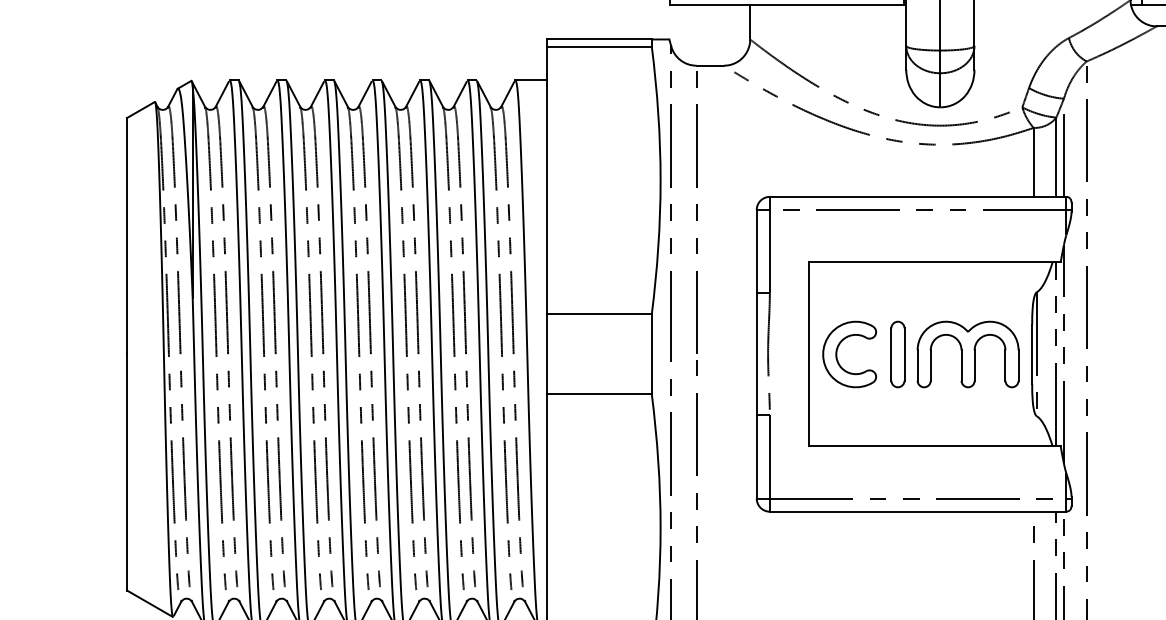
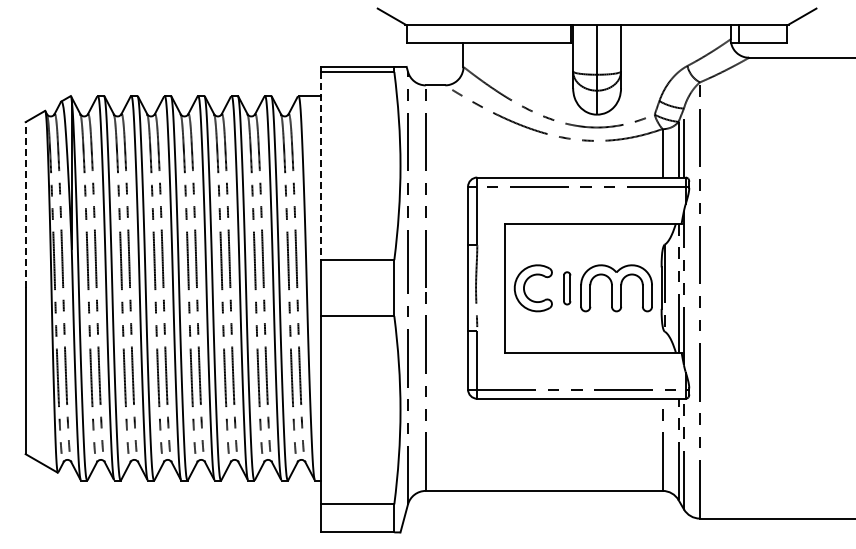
line: (546, 181) -> (320, 166), solid -> dashed
line: (126, 235) -> (25, 204), solid -> dashed
part: (896, 354) -> (566, 288), size x0.7

